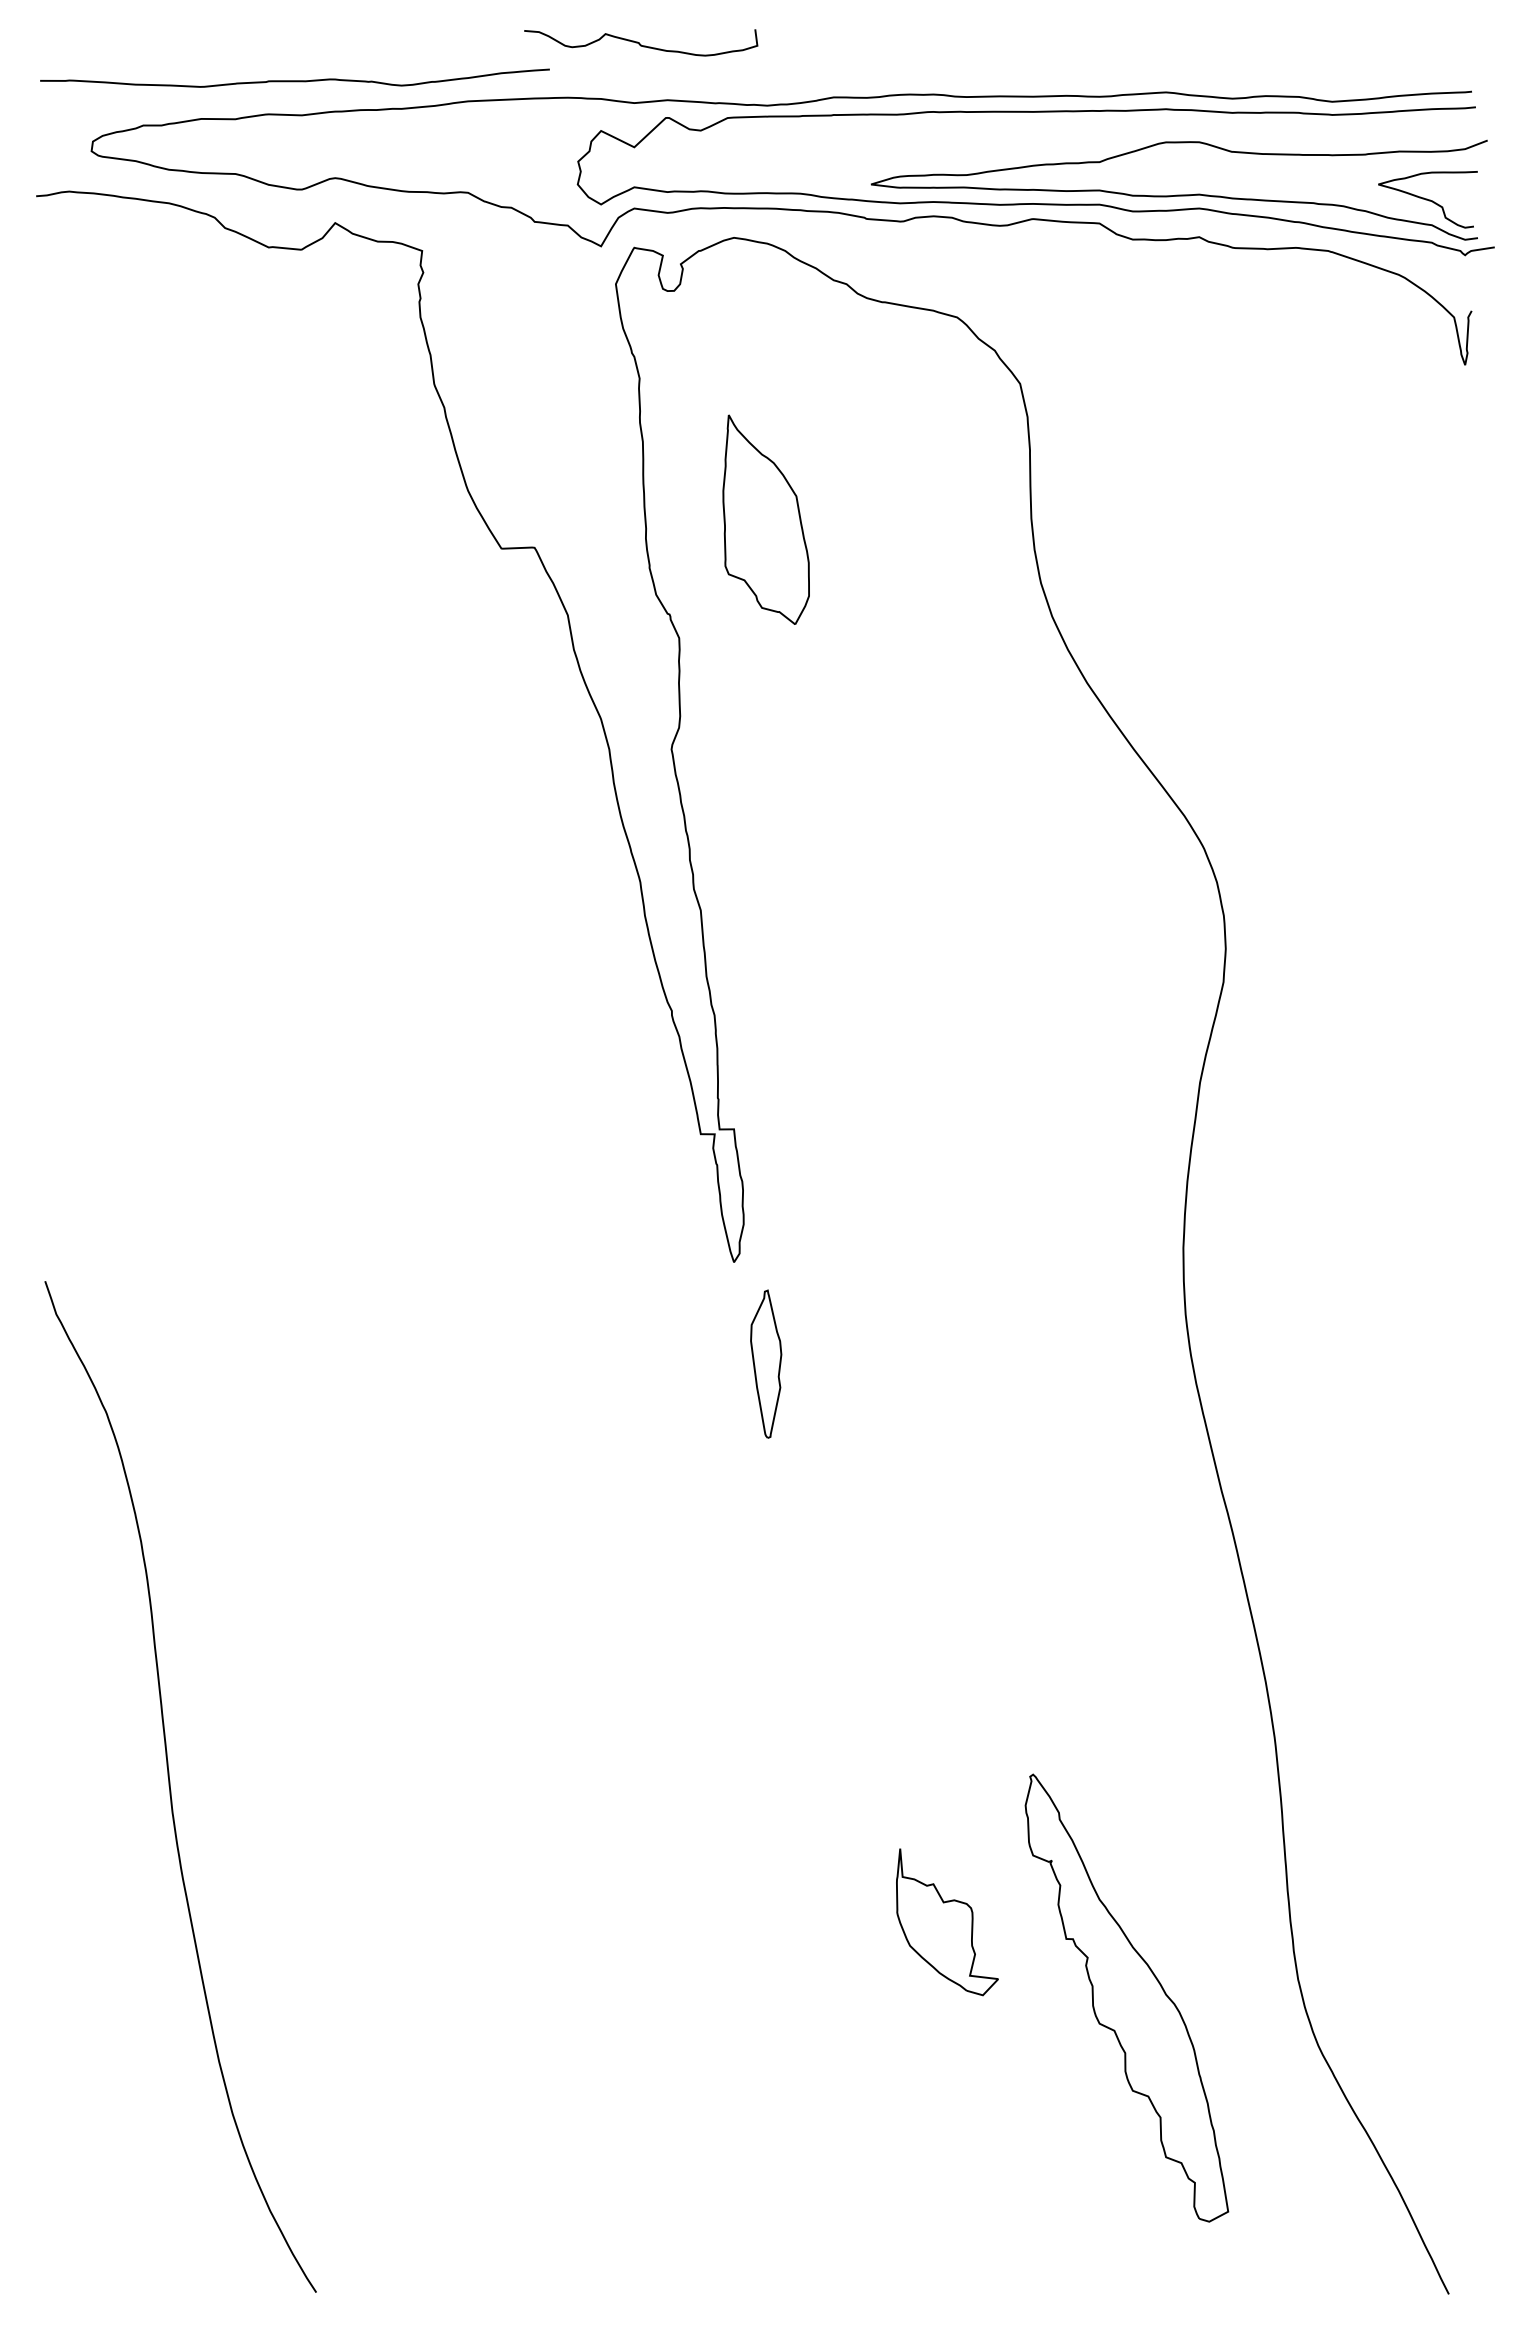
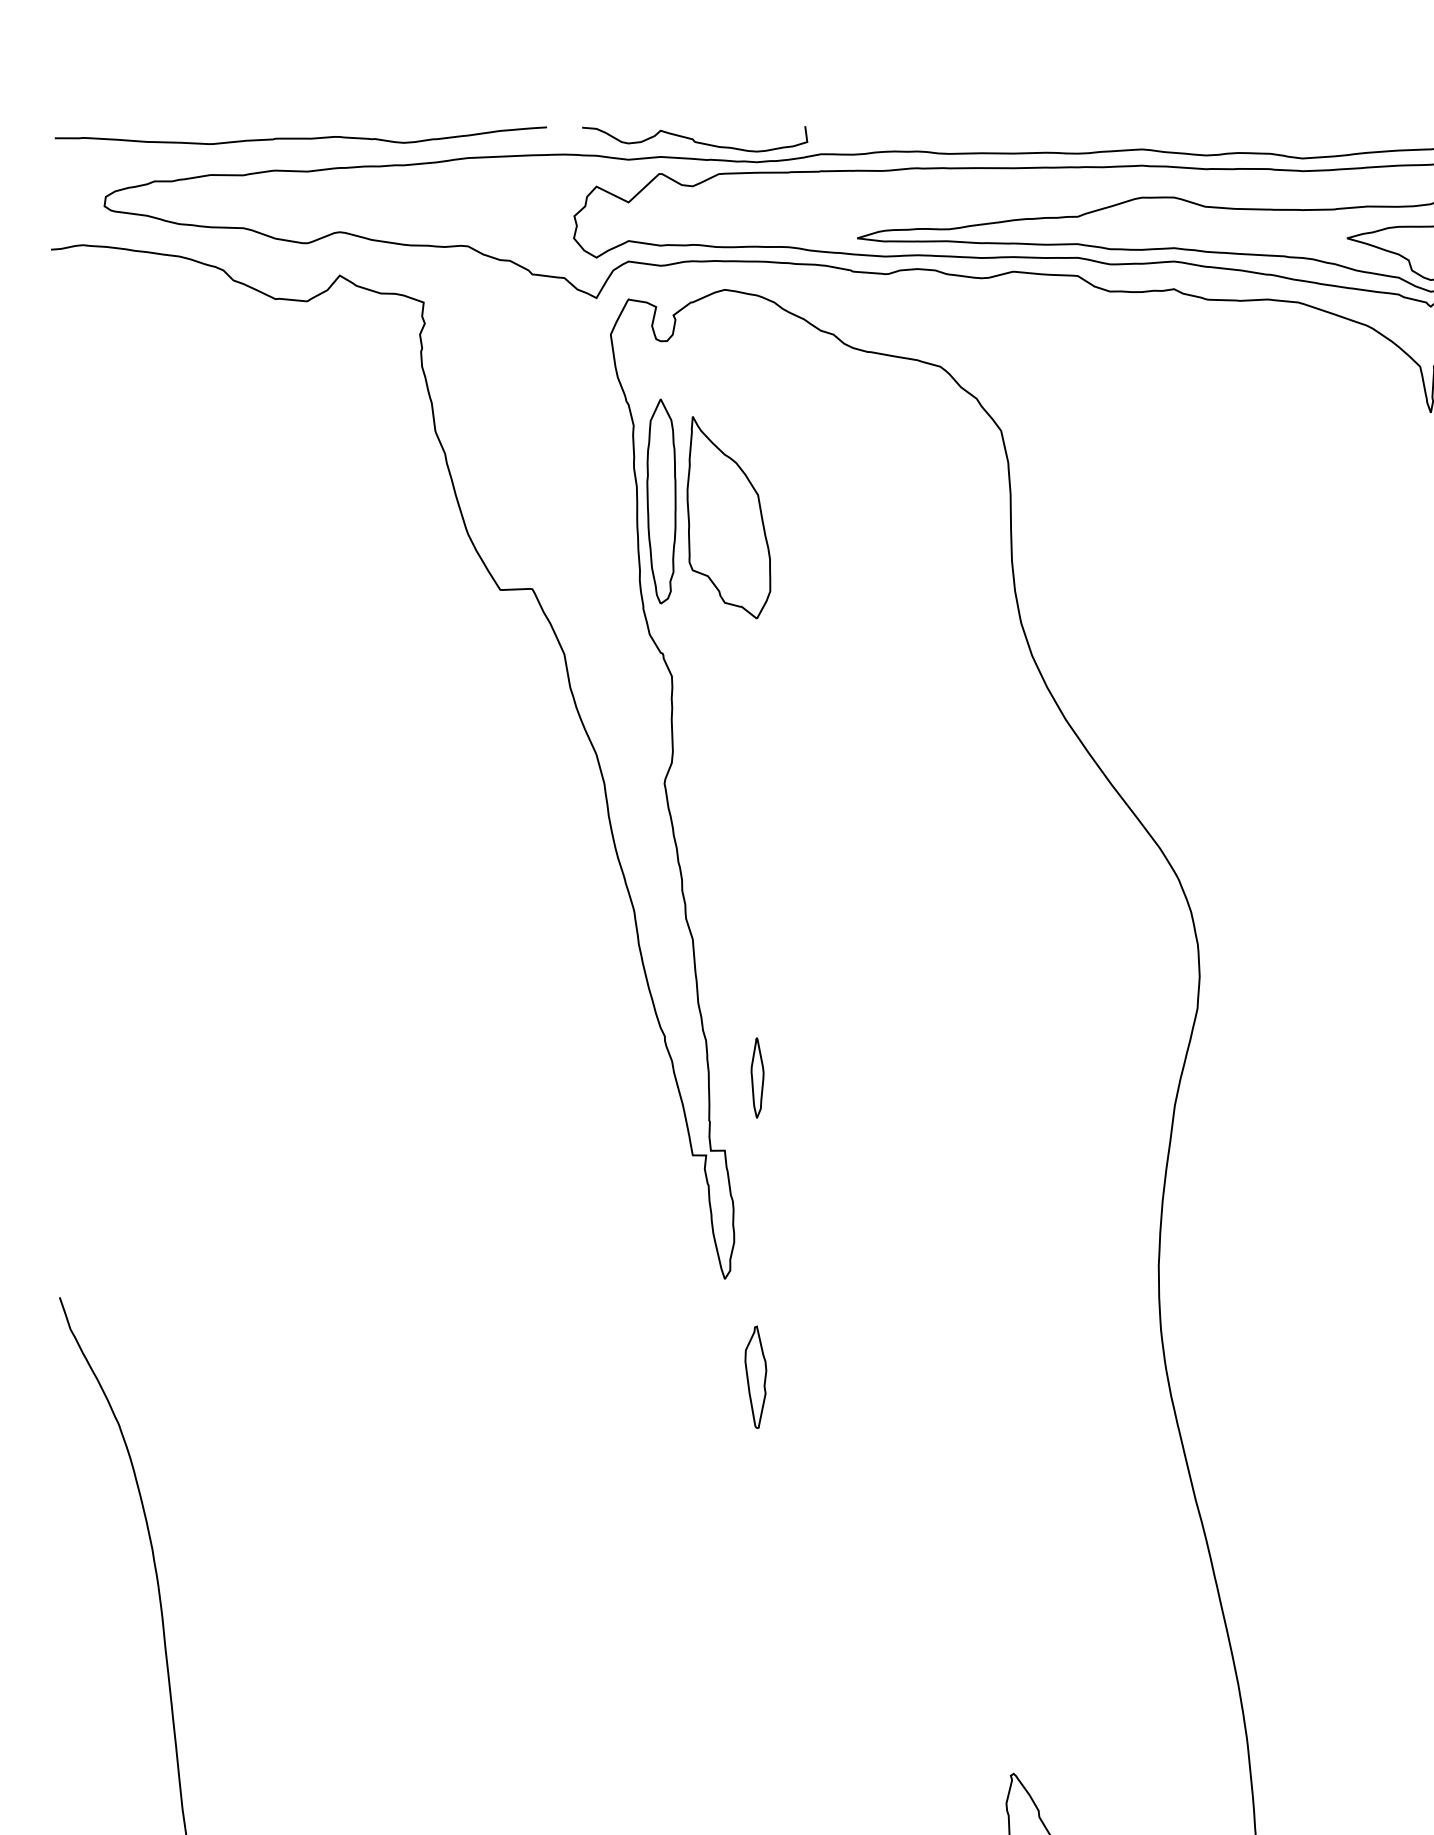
curve: (640, 43) -> (694, 139), moved
part: (667, 456) -> (660, 500), added
part: (765, 519) -> (728, 517), moved
part: (767, 1053) -> (757, 1077), added
part: (765, 1363) -> (755, 1376), size x0.71

